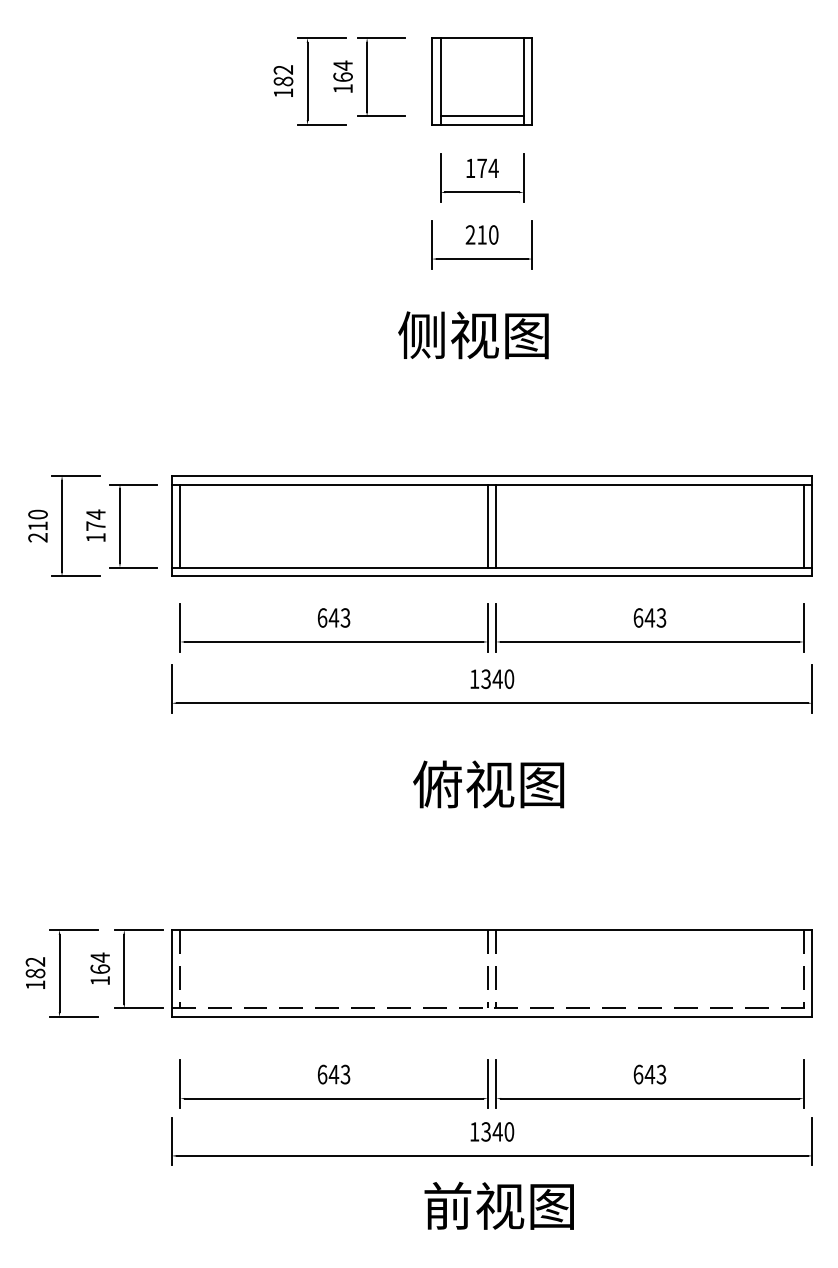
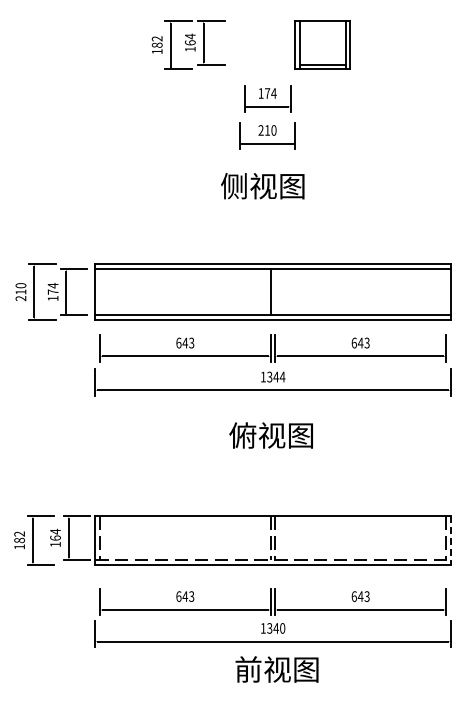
part: (482, 80) -> (322, 44), moved
line: (181, 526) -> (100, 292), removed
line: (496, 526) -> (275, 292), removed
line: (804, 526) -> (446, 292), removed
text: (509, 678) -> (282, 376), 1340 -> 1344
line: (811, 973) -> (450, 540), solid -> dashed

